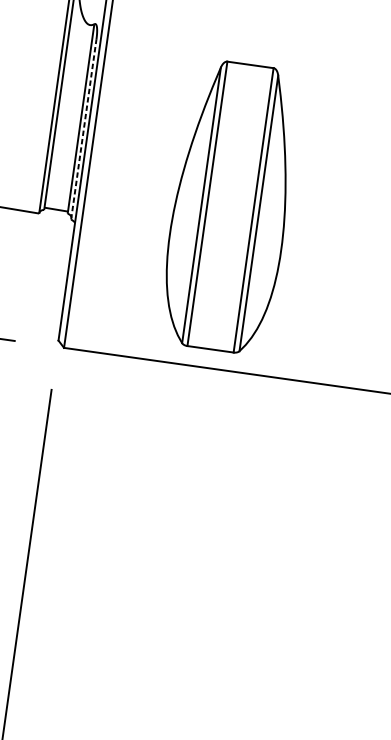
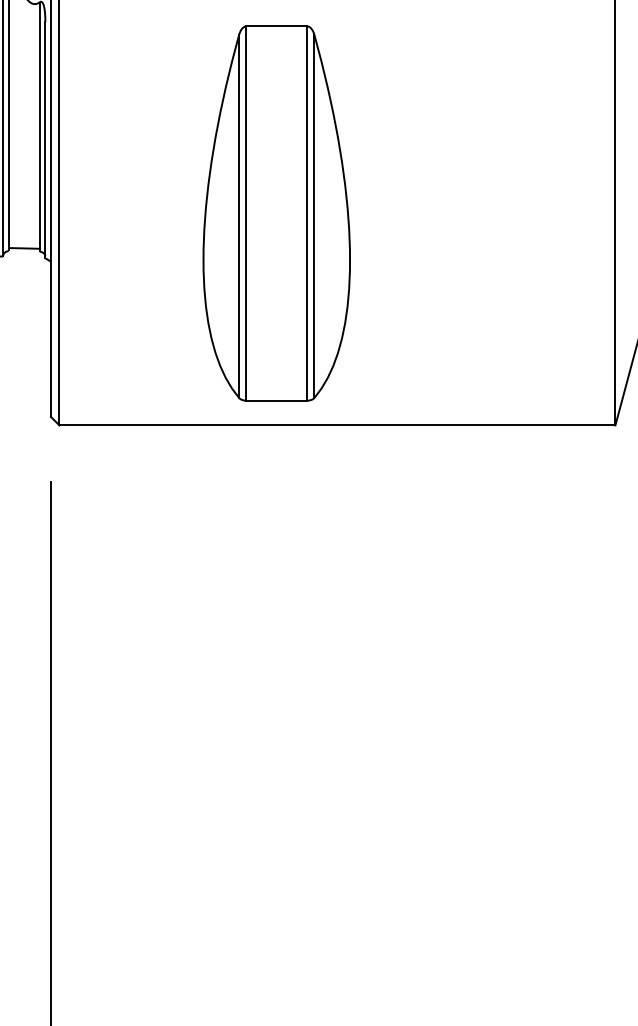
line: (83, 129) -> (45, 139), dashed -> solid
part: (230, 207) -> (276, 213), moved

